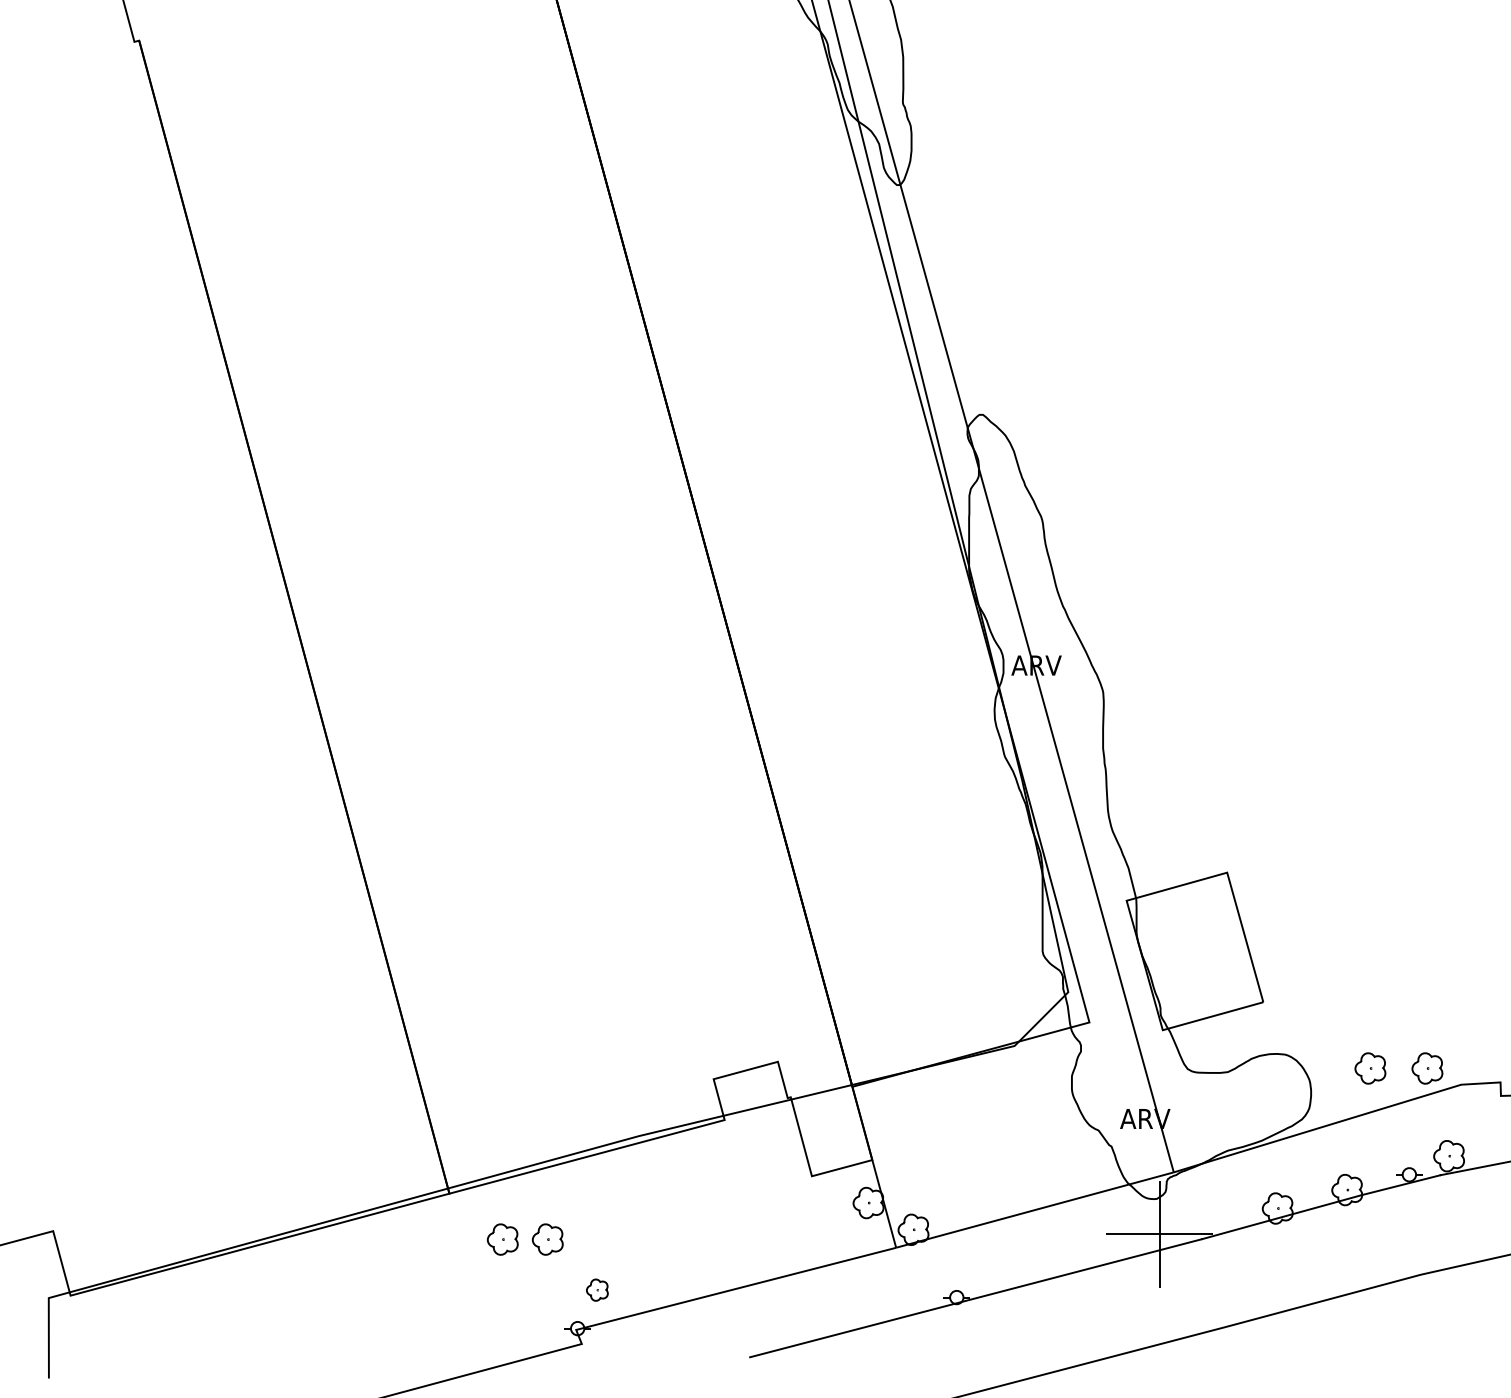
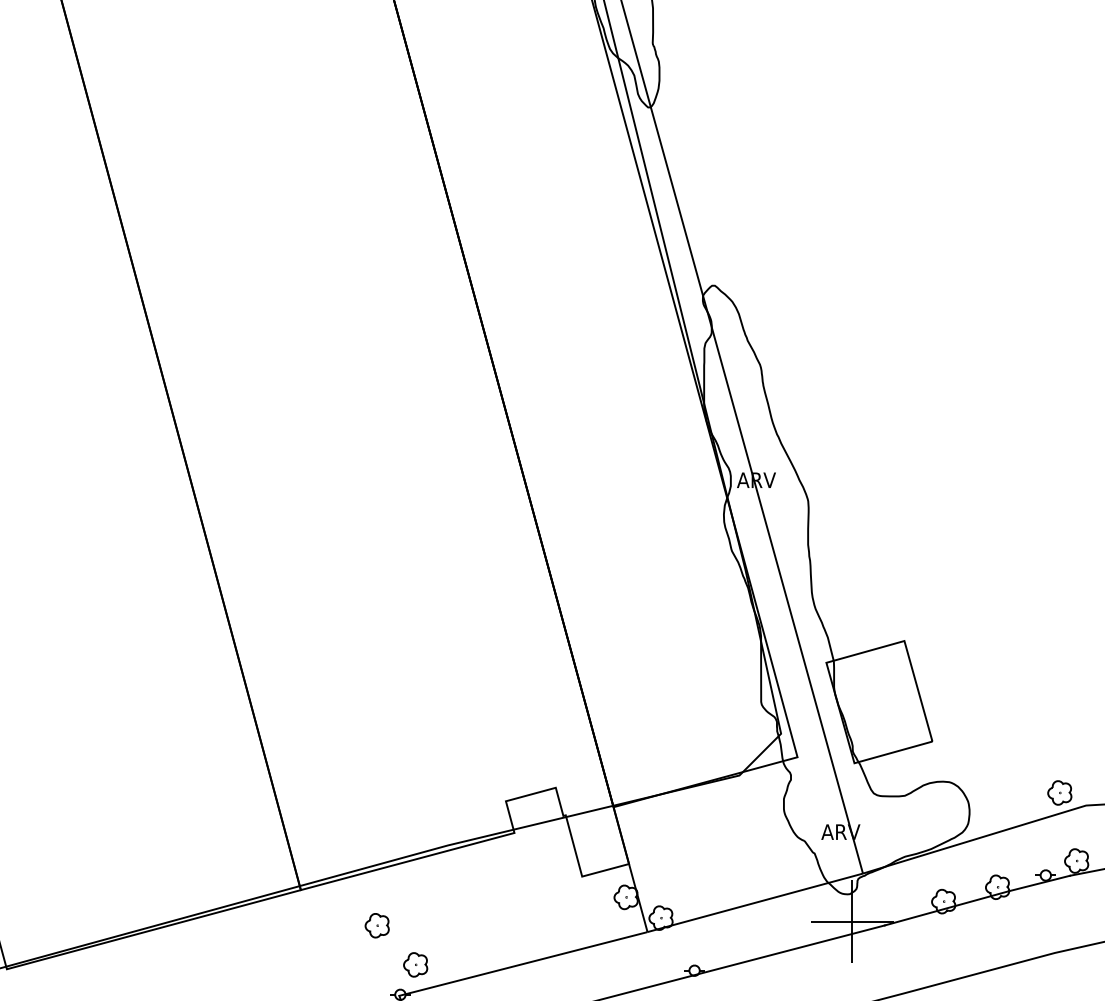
part: (1370, 1068) -> (1015, 792), removed
part: (502, 1239) -> (342, 925), removed
part: (597, 1290) -> (415, 965), size x1.43

